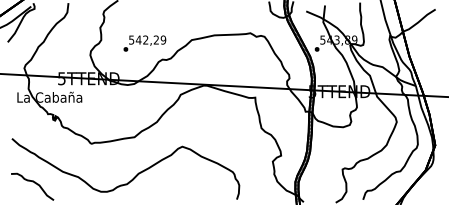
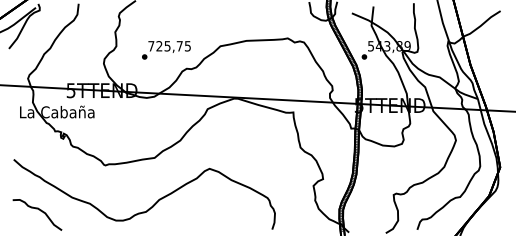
text: (147, 40) -> (169, 46), 542,29 -> 725,75

